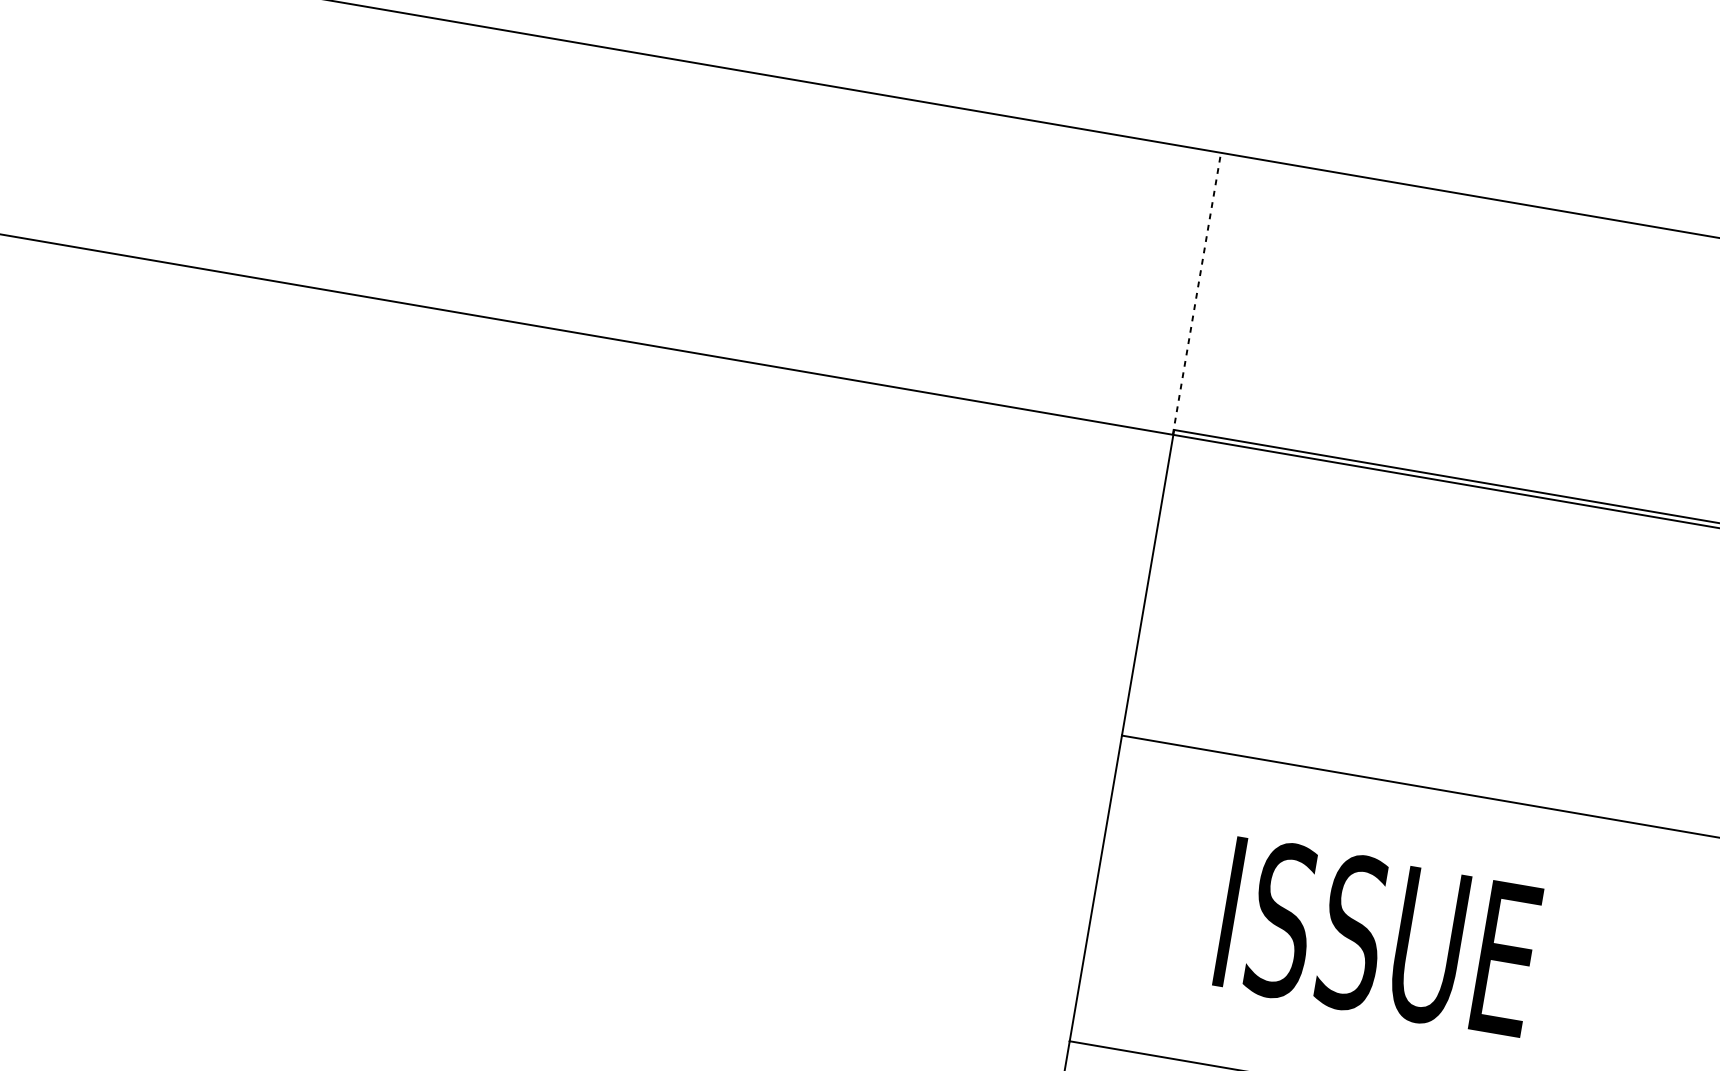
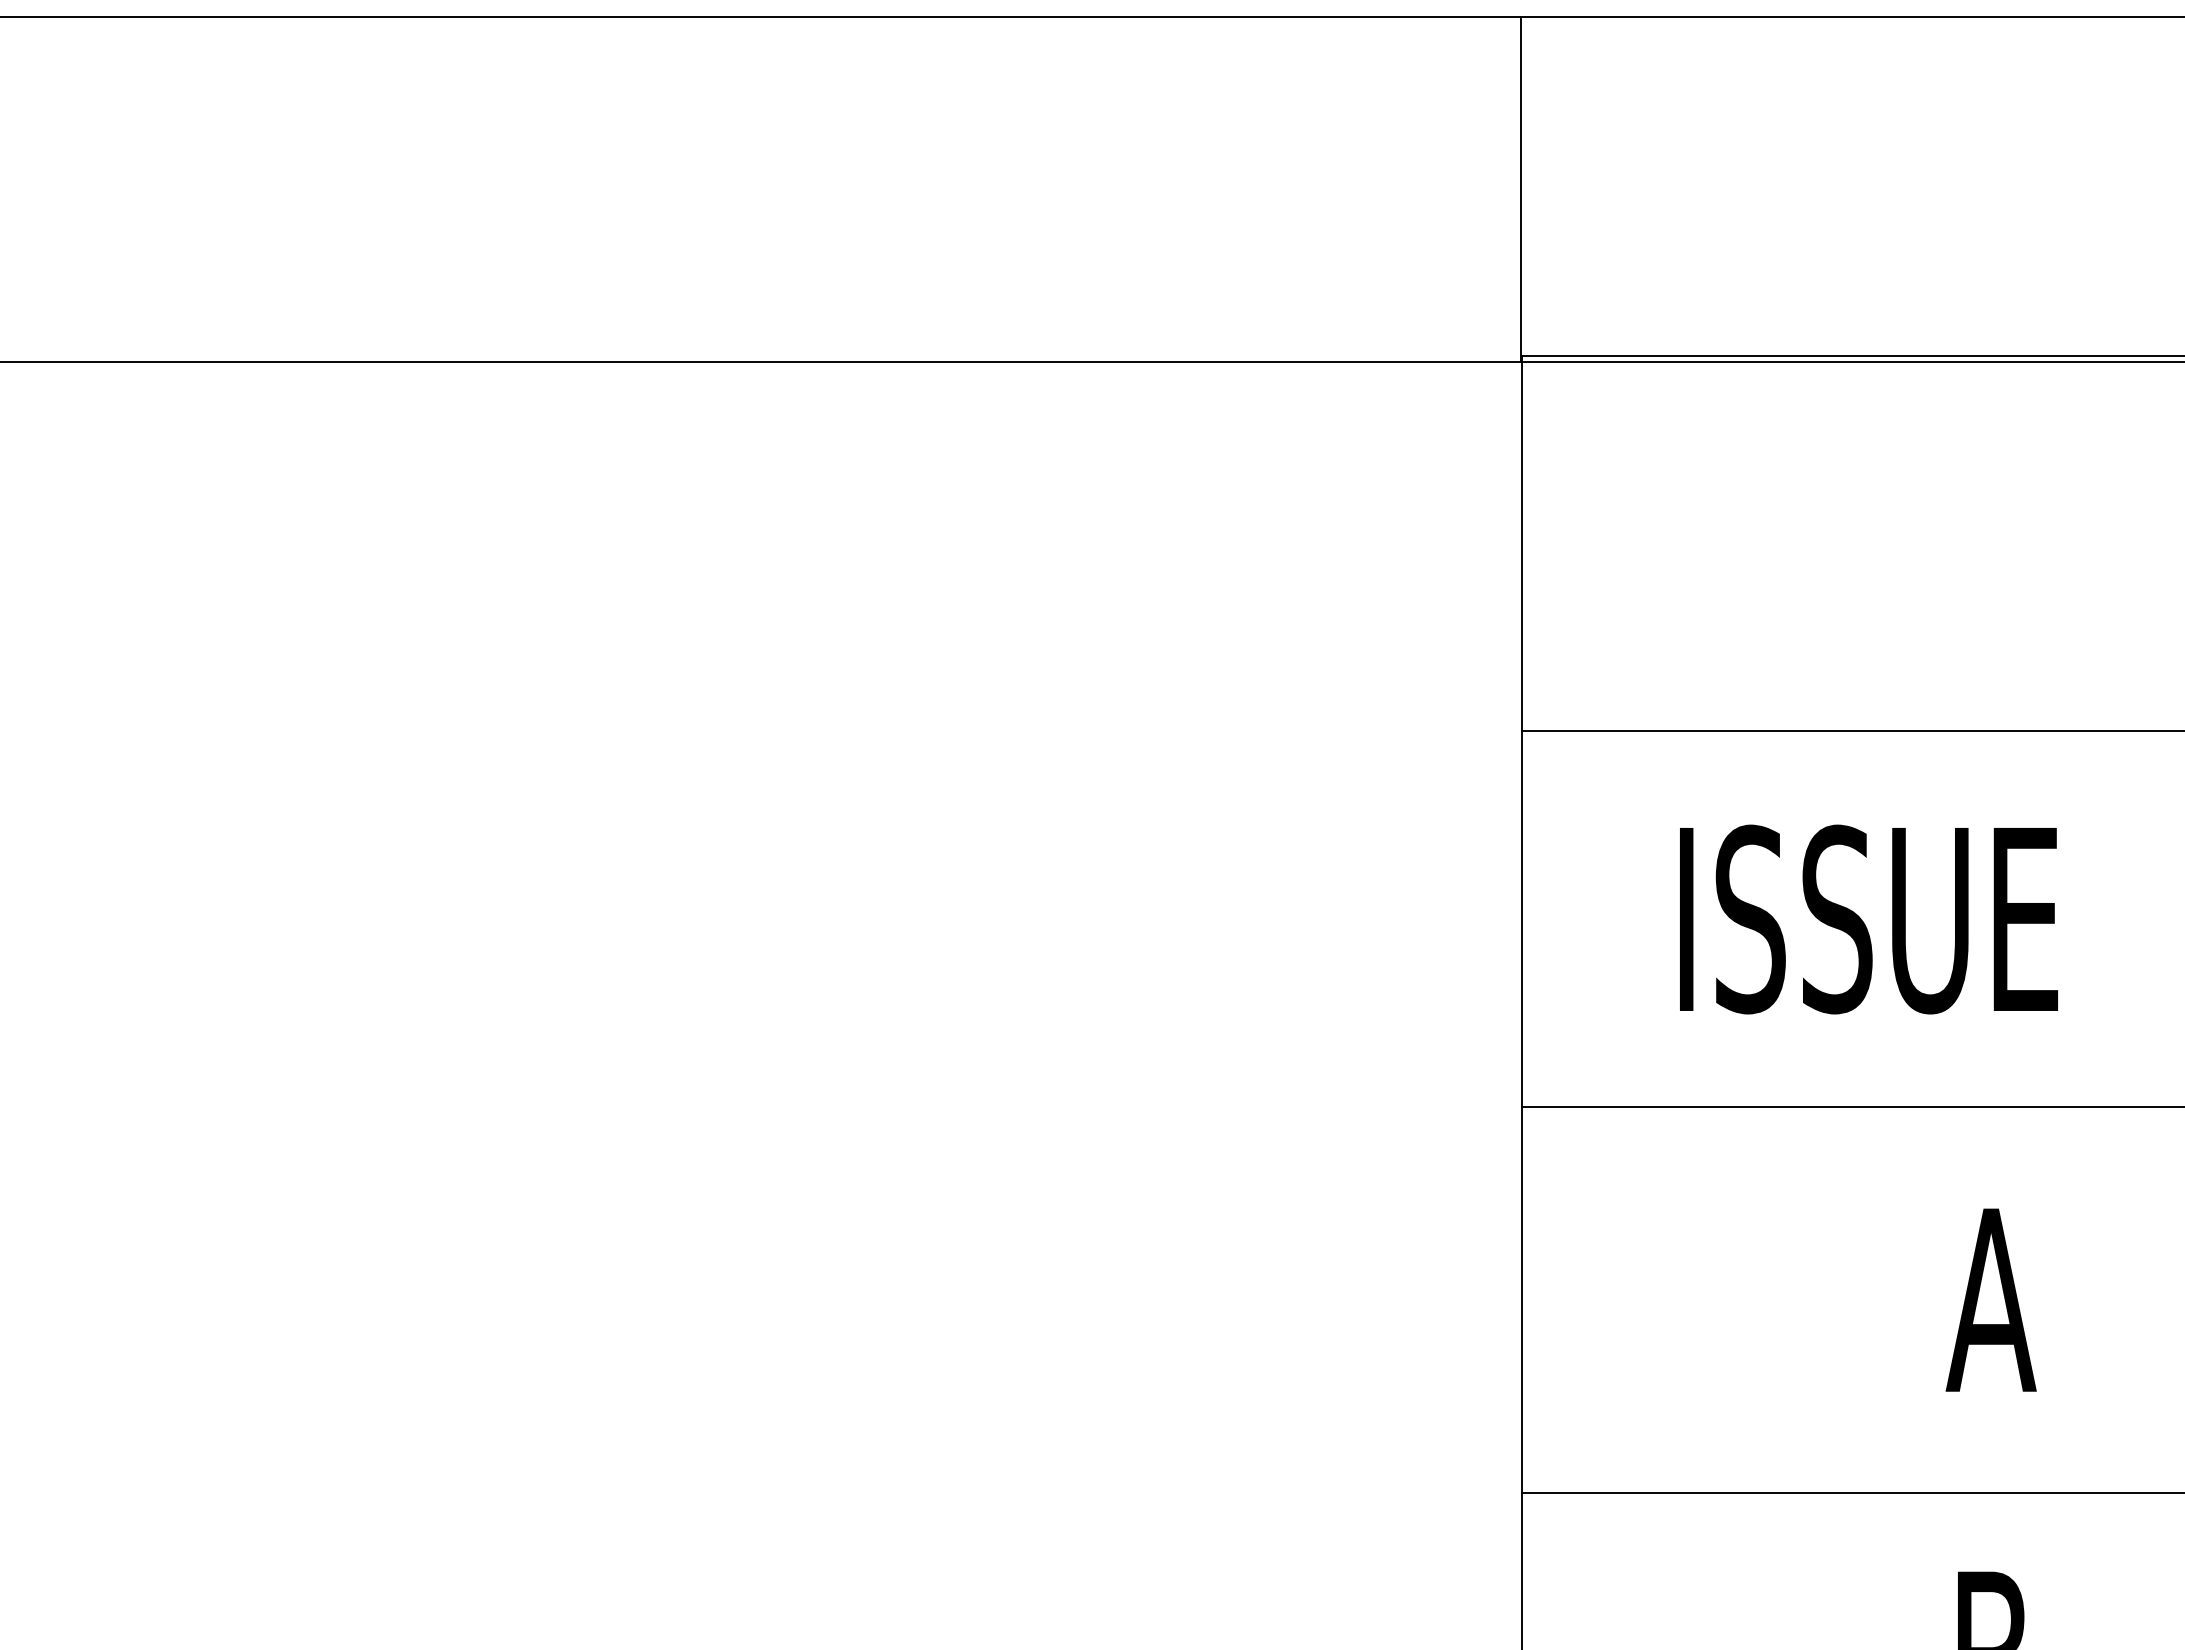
line: (1197, 293) -> (1521, 189), dashed -> solid

